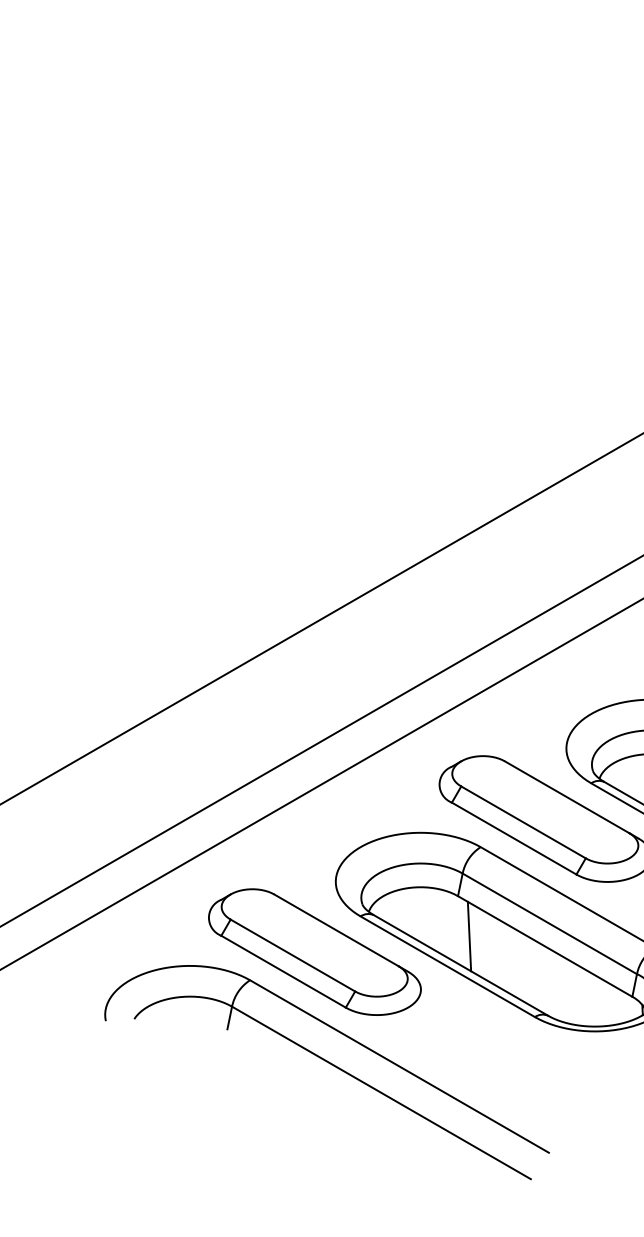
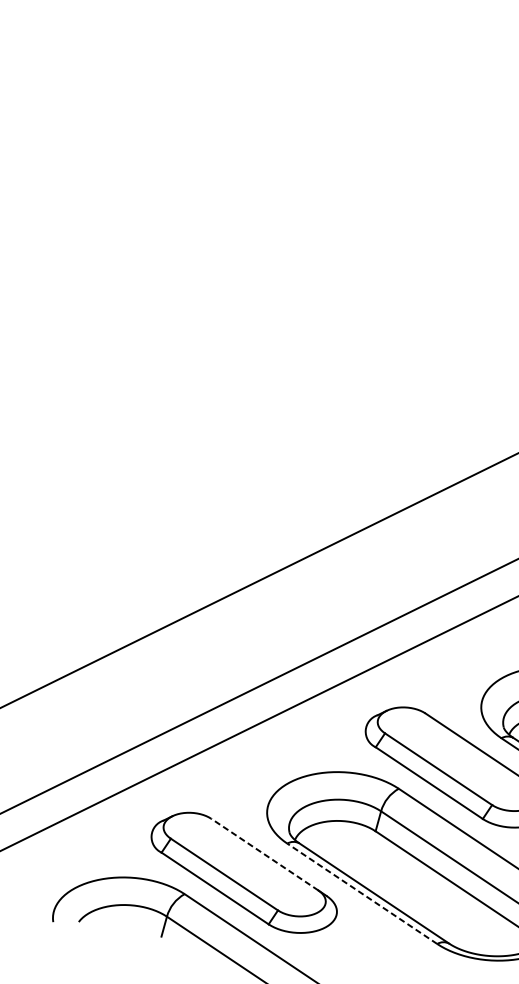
line: (336, 930) -> (264, 854), solid -> dashed
line: (469, 936) -> (383, 868), removed
line: (447, 966) -> (362, 893), solid -> dashed

